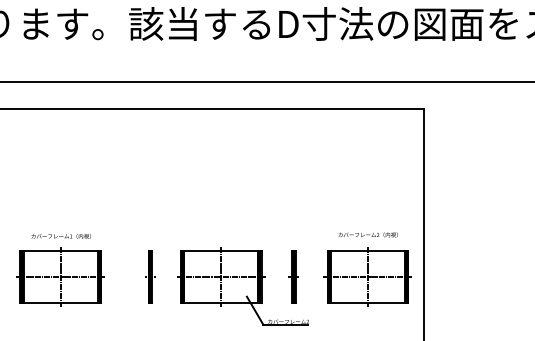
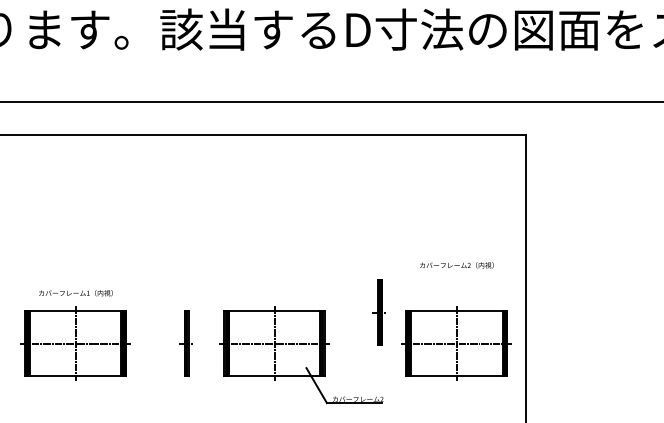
text: (367, 234) -> (456, 264), moved
part: (293, 276) -> (379, 312), moved

